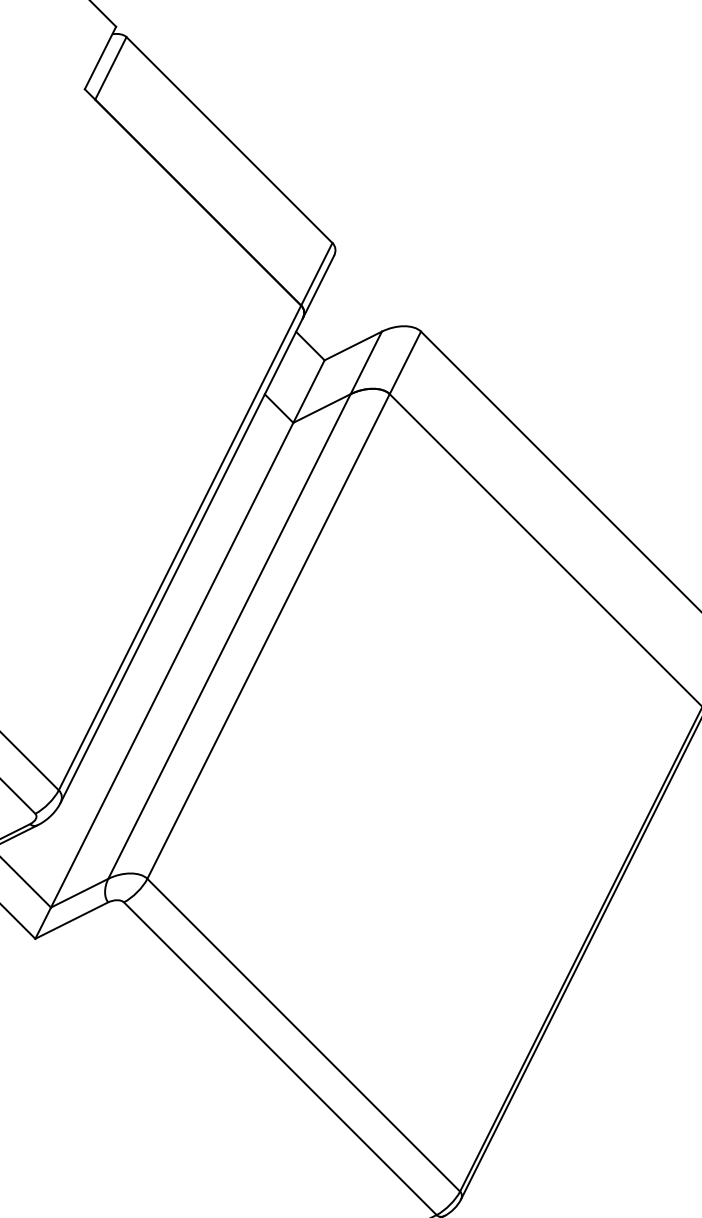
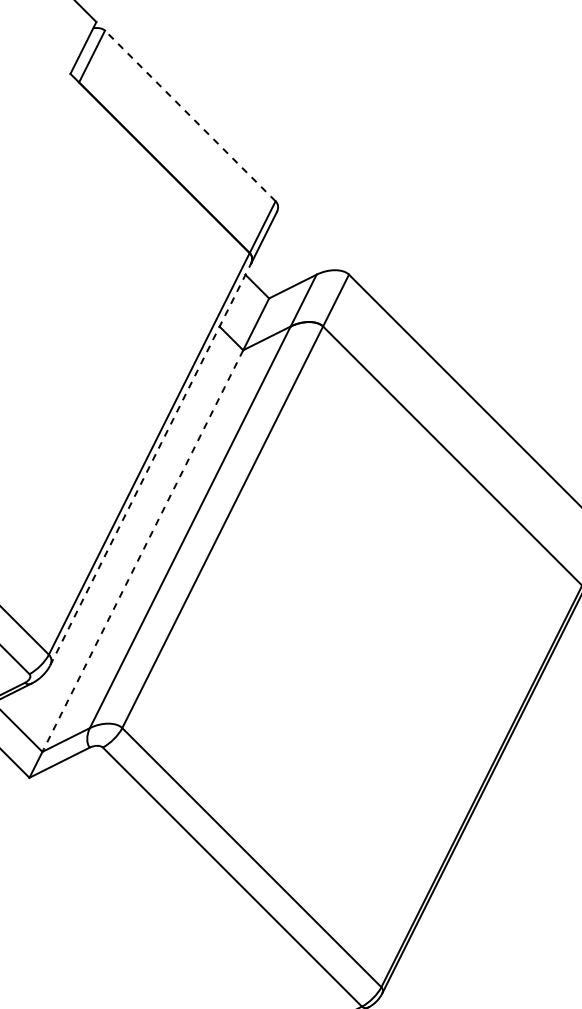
line: (229, 139) -> (190, 115), solid -> dashed
line: (181, 560) -> (150, 464), solid -> dashed
line: (171, 665) -> (142, 551), solid -> dashed

